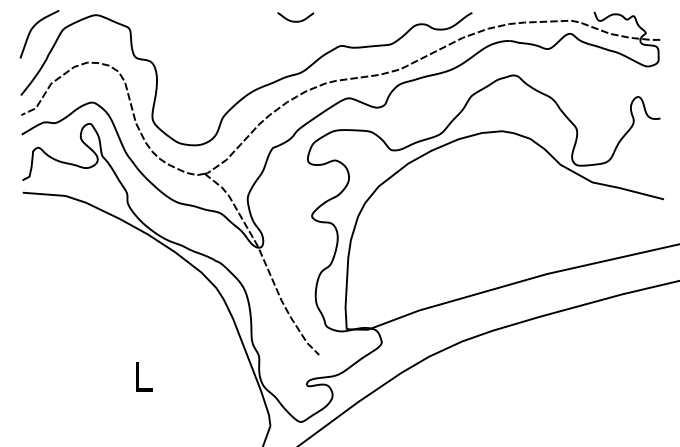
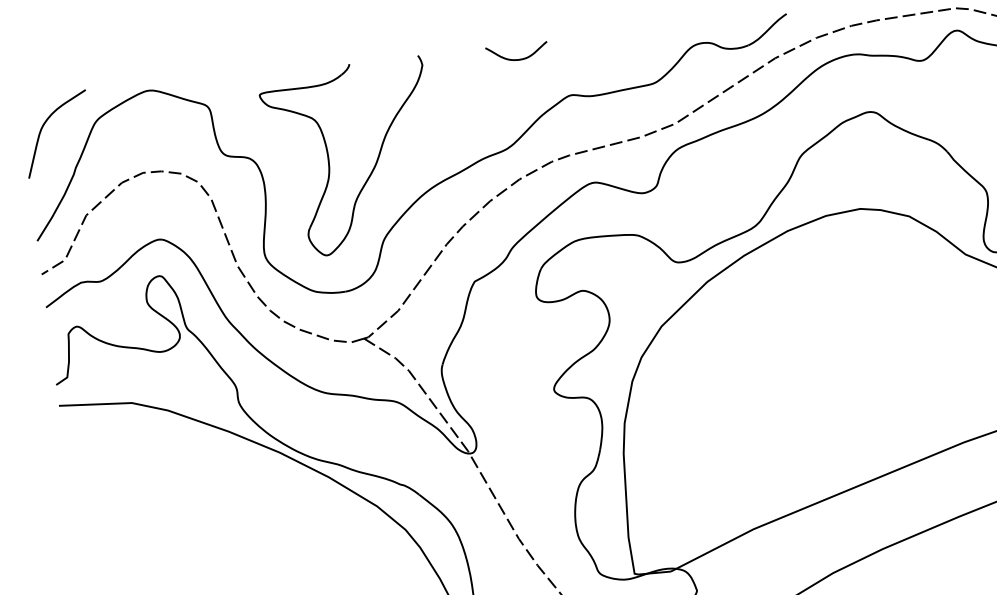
curve: (295, 20) -> (517, 57), moved
part: (196, 67) -> (329, 159), added

